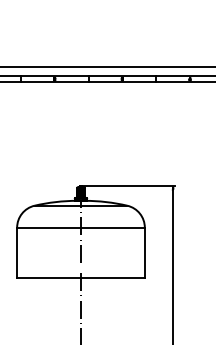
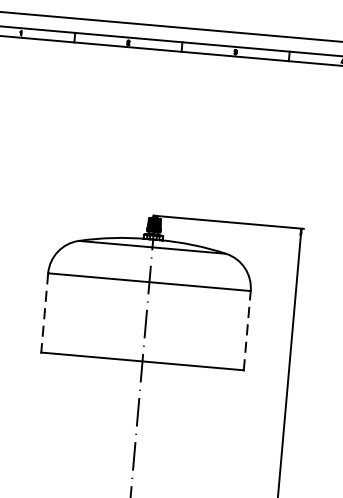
line: (17, 252) -> (45, 312), solid -> dashed
line: (144, 252) -> (246, 330), solid -> dashed

